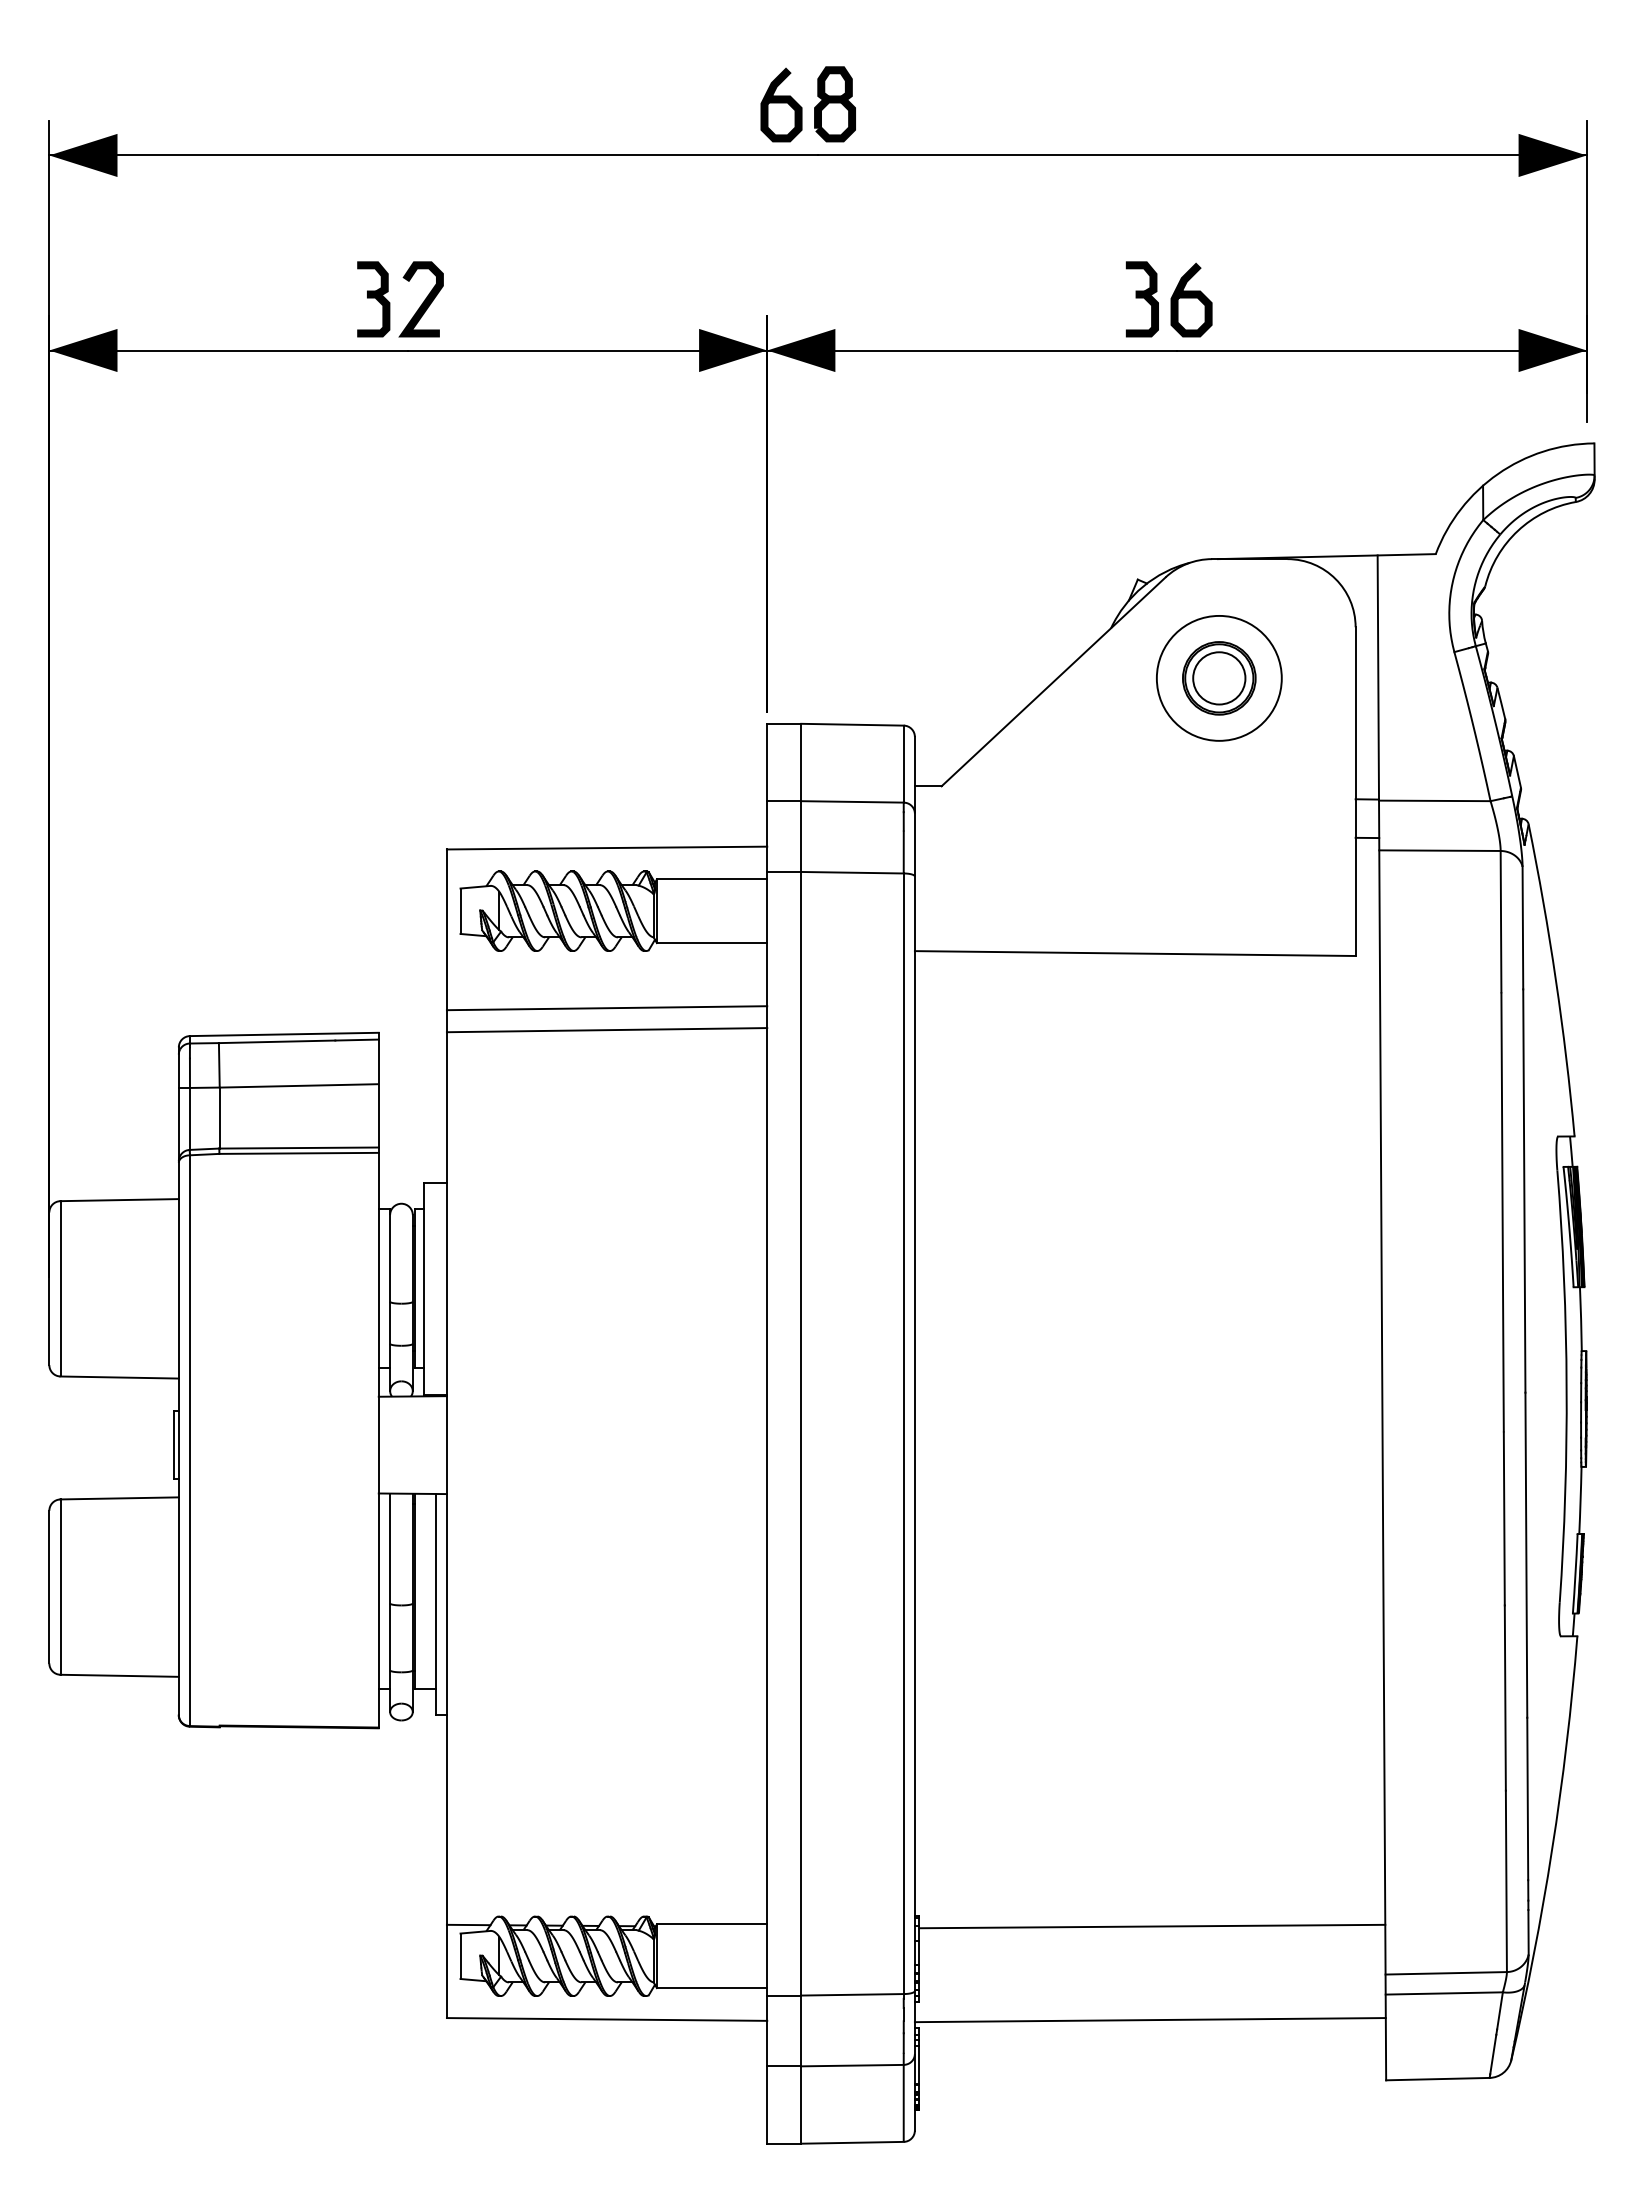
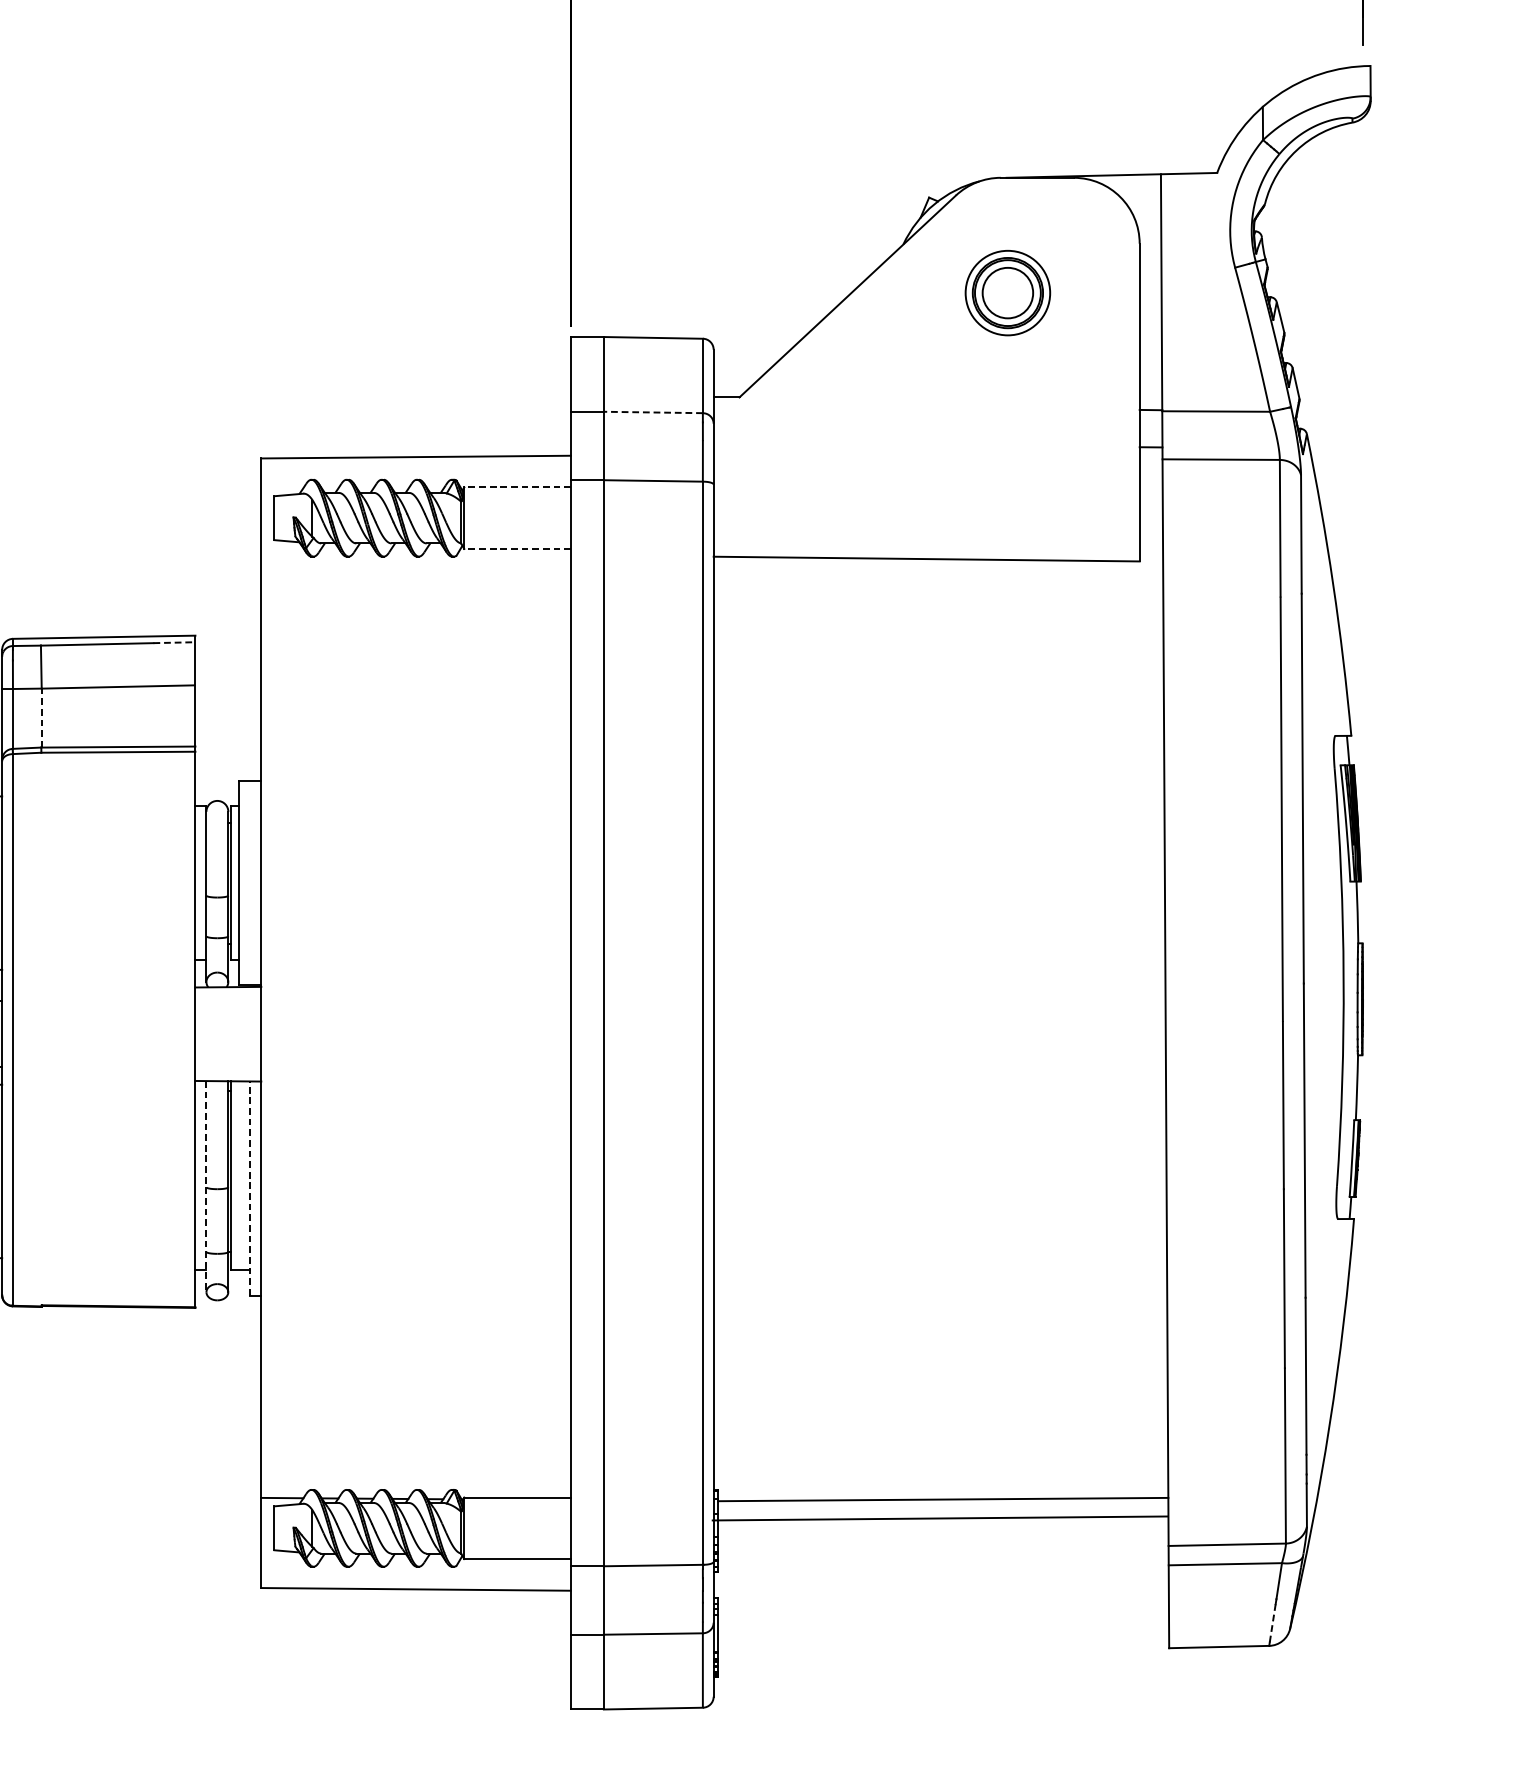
circle: (1218, 677) -> (1007, 292), size x0.7
line: (852, 801) -> (653, 412), solid -> dashed
line: (711, 879) -> (517, 487), solid -> dashed
line: (711, 943) -> (517, 549), solid -> dashed
line: (606, 1008) -> (415, 612), removed
line: (606, 1030) -> (415, 633), removed
line: (357, 1040) -> (174, 643), solid -> dashed
line: (219, 1117) -> (41, 717), solid -> dashed
line: (390, 1603) -> (206, 1187), solid -> dashed
line: (435, 1604) -> (250, 1188), solid -> dashed
line: (1149, 2020) -> (939, 1518), moved
line: (1493, 2054) -> (1272, 1623), solid -> dashed

